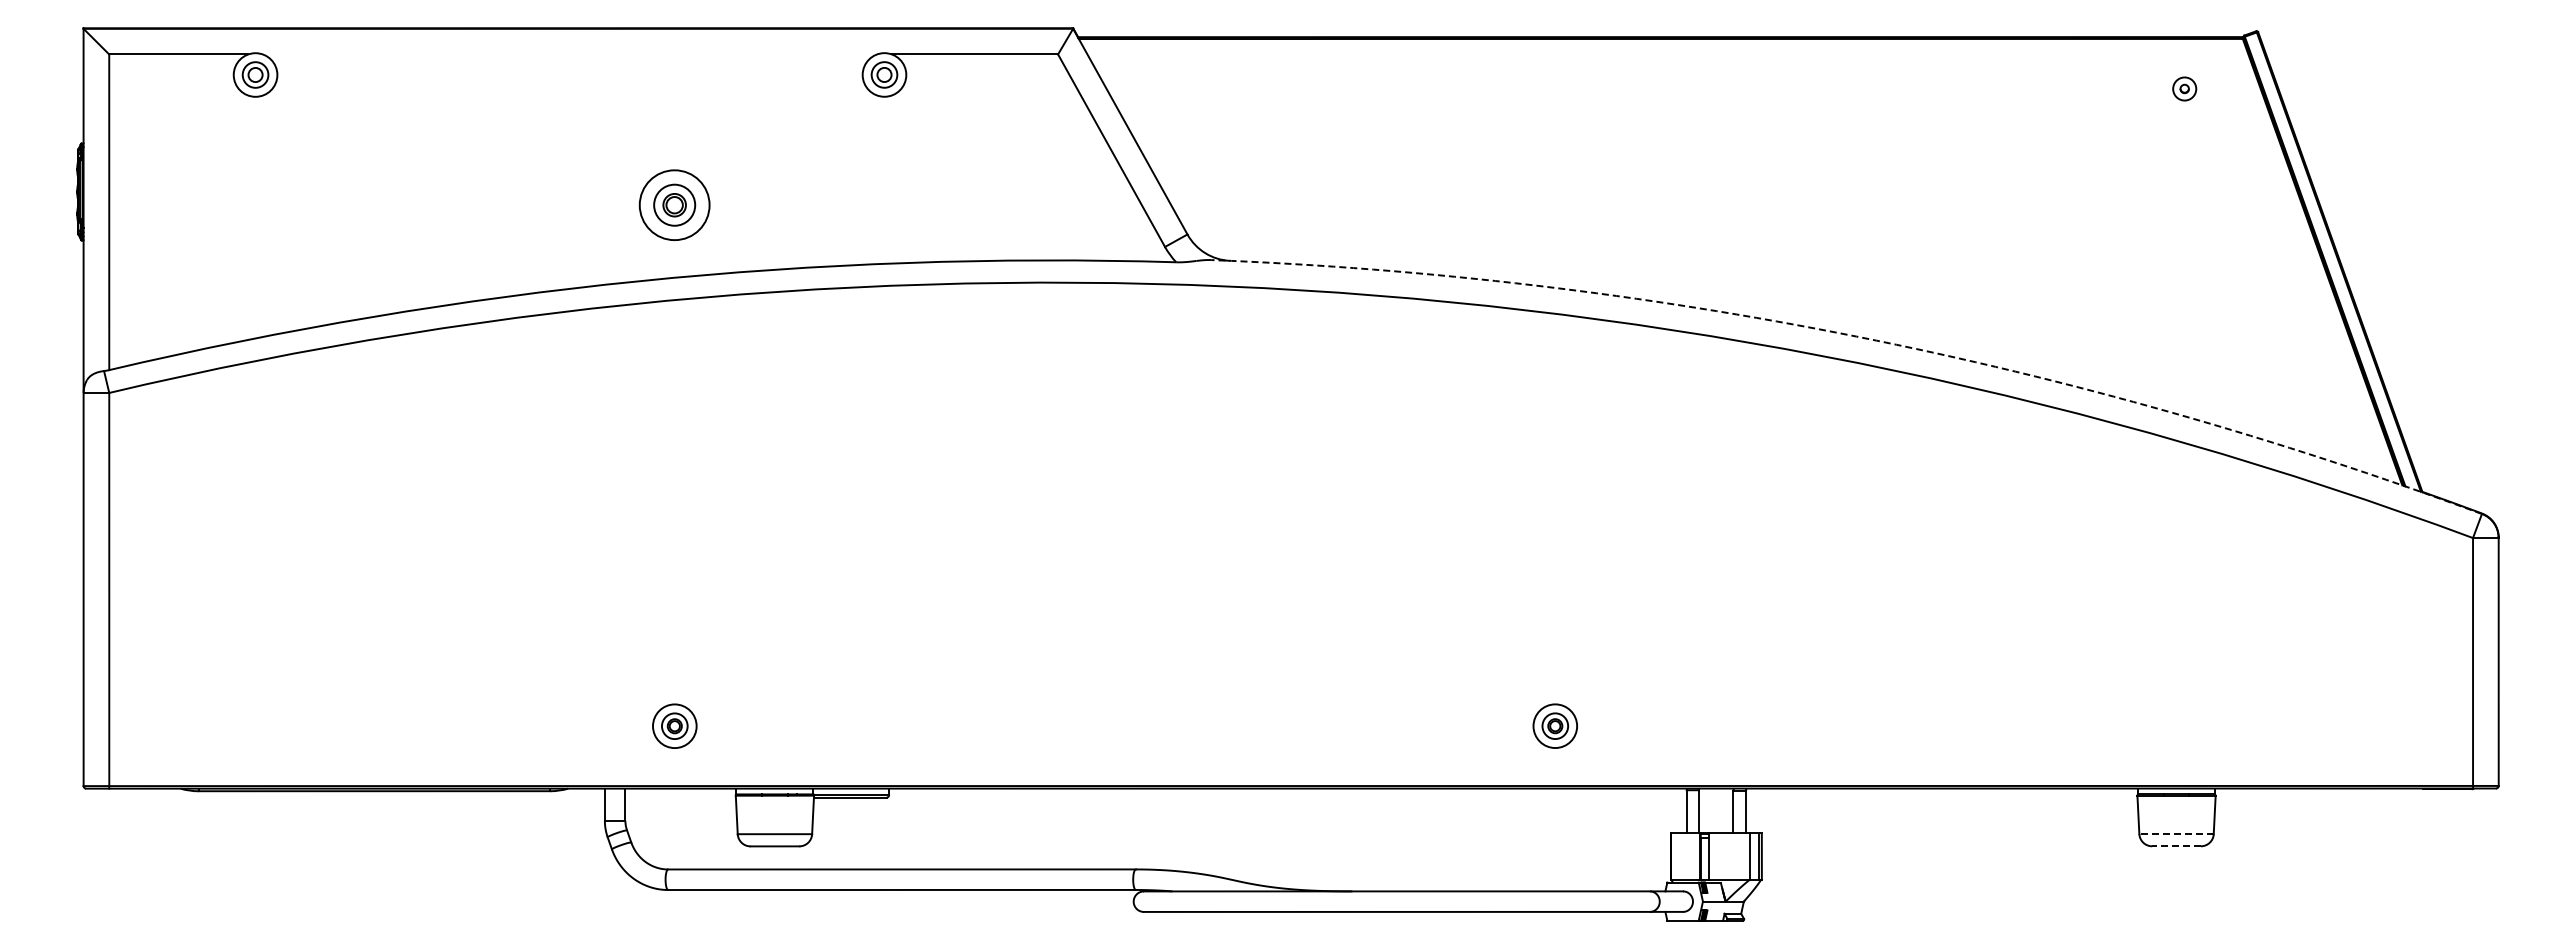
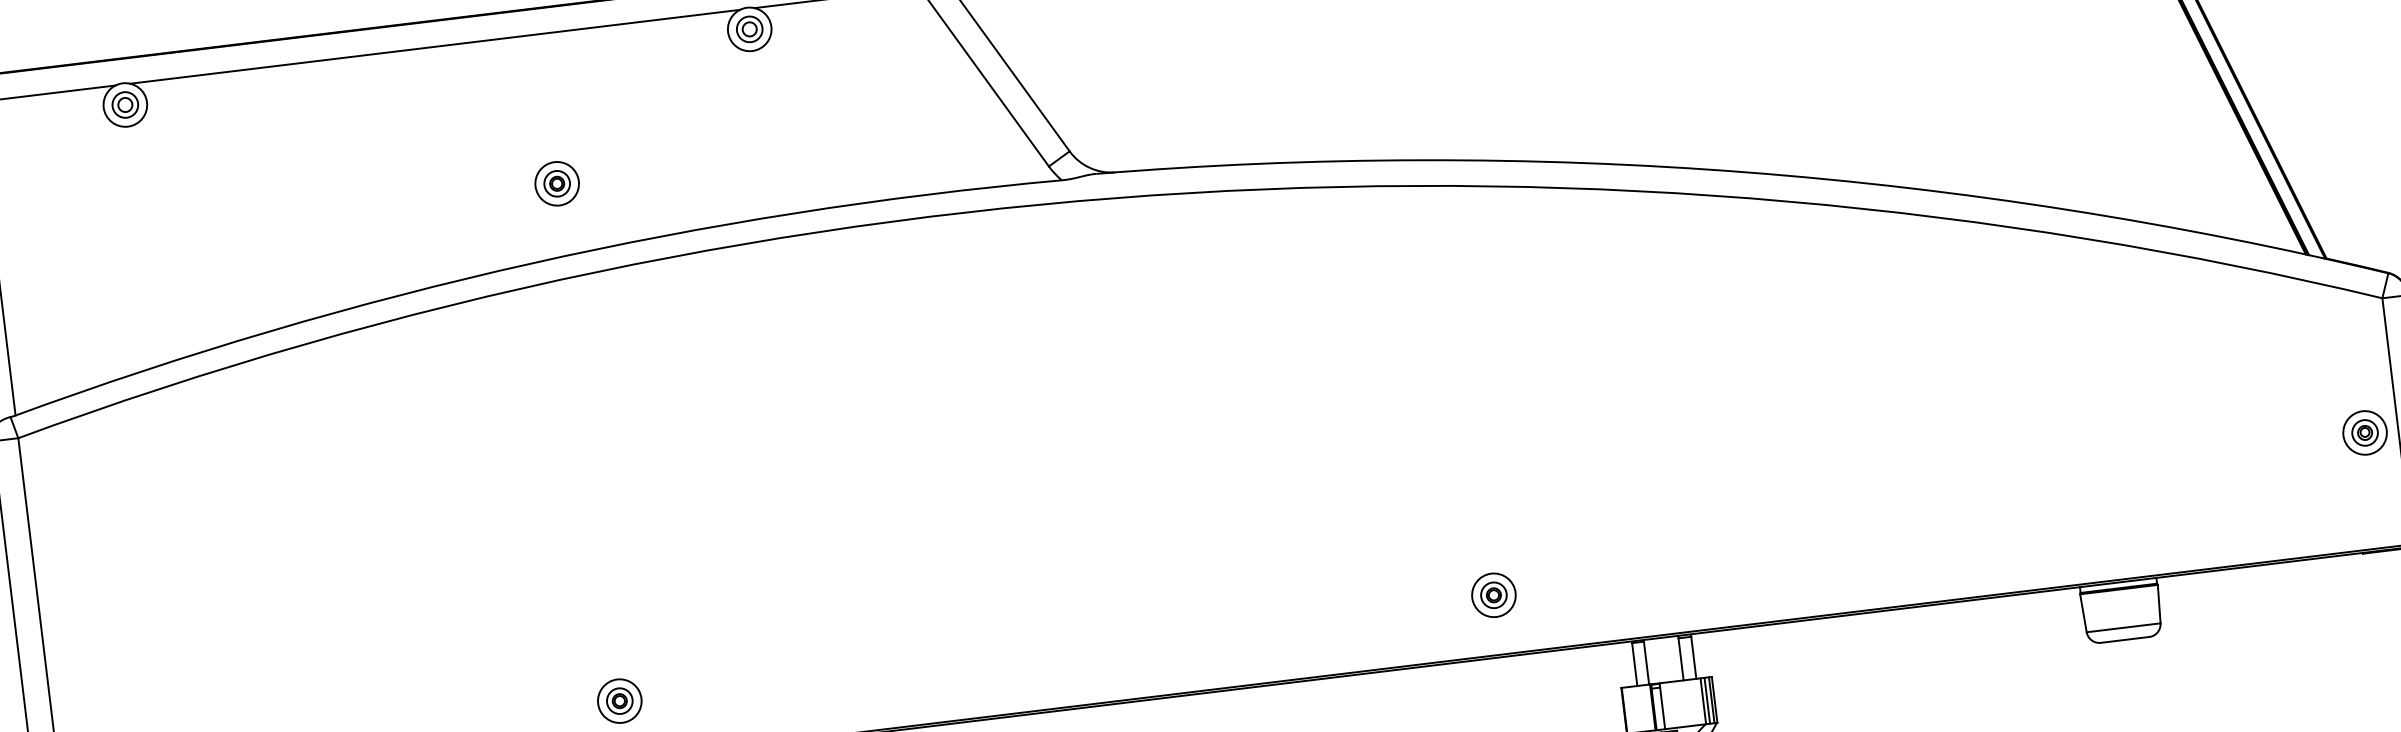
line: (569, 54) -> (434, 46), added
part: (674, 204) -> (556, 183), size x0.62
arc: (1856, 336) -> (1746, 172), dashed -> solid
part: (2439, 669) -> (2364, 432), added
line: (2176, 834) -> (2123, 628), dashed -> solid
line: (2176, 846) -> (2125, 640), dashed -> solid
line: (1754, 856) -> (1707, 700), added

